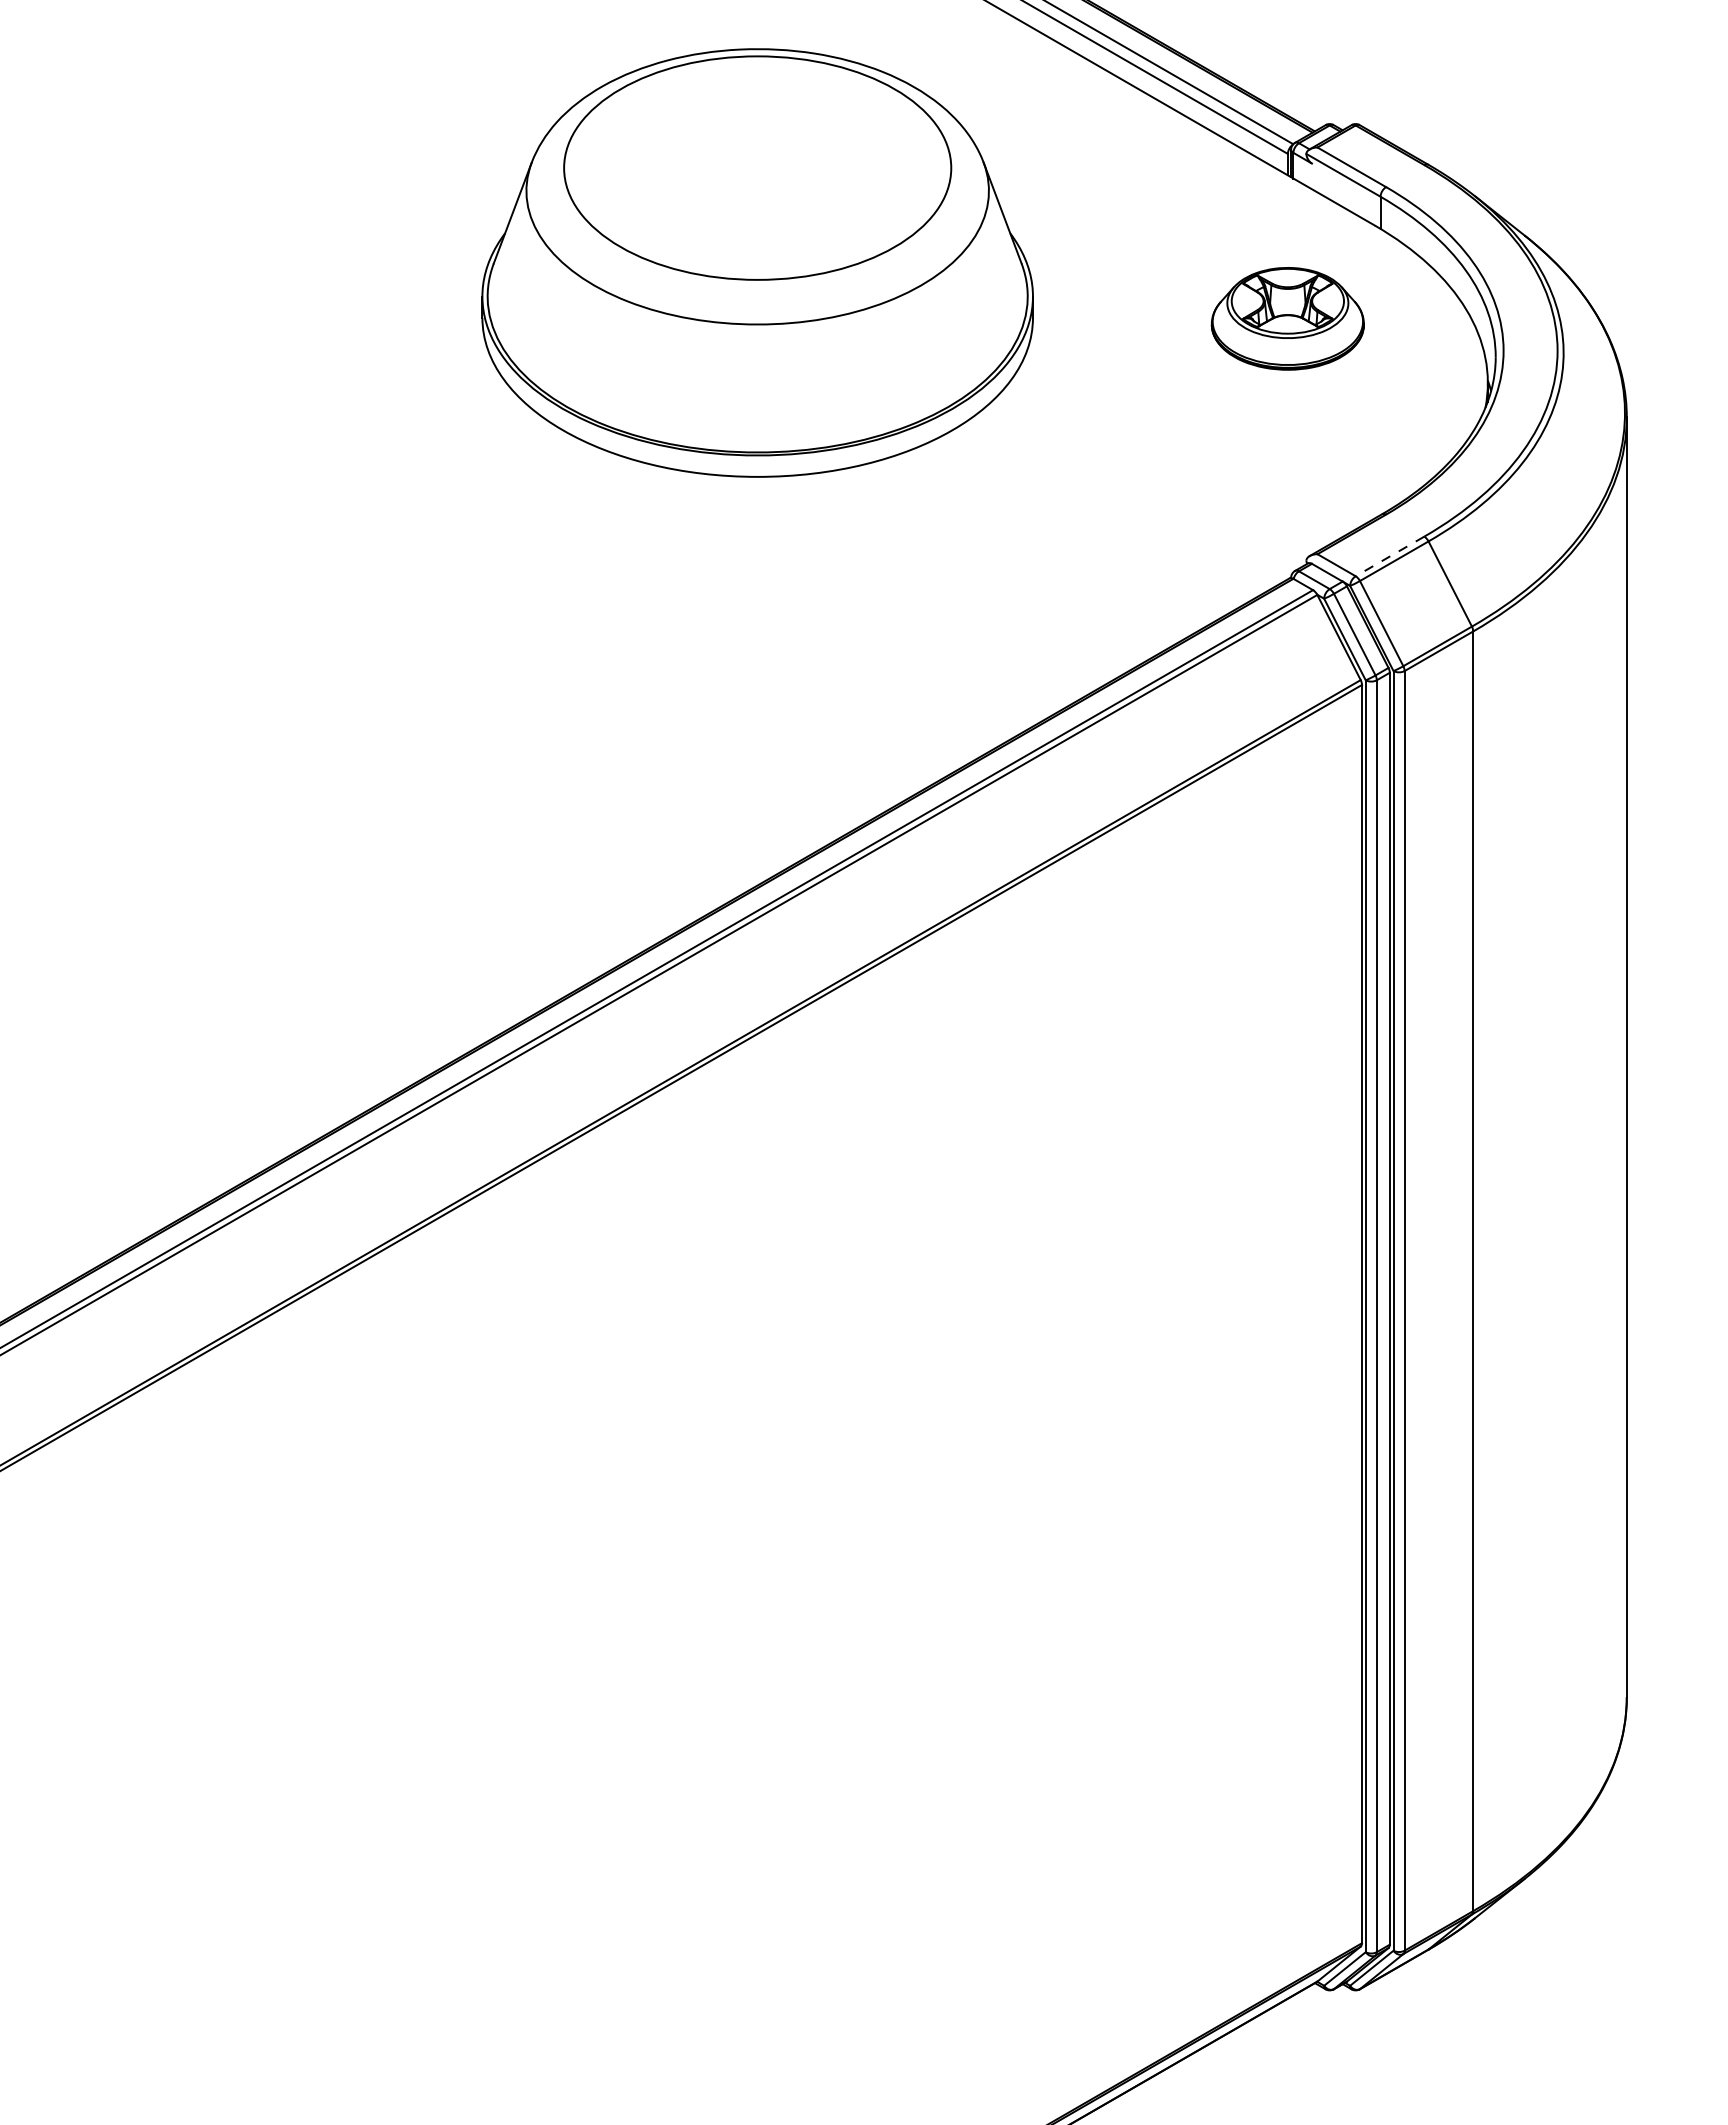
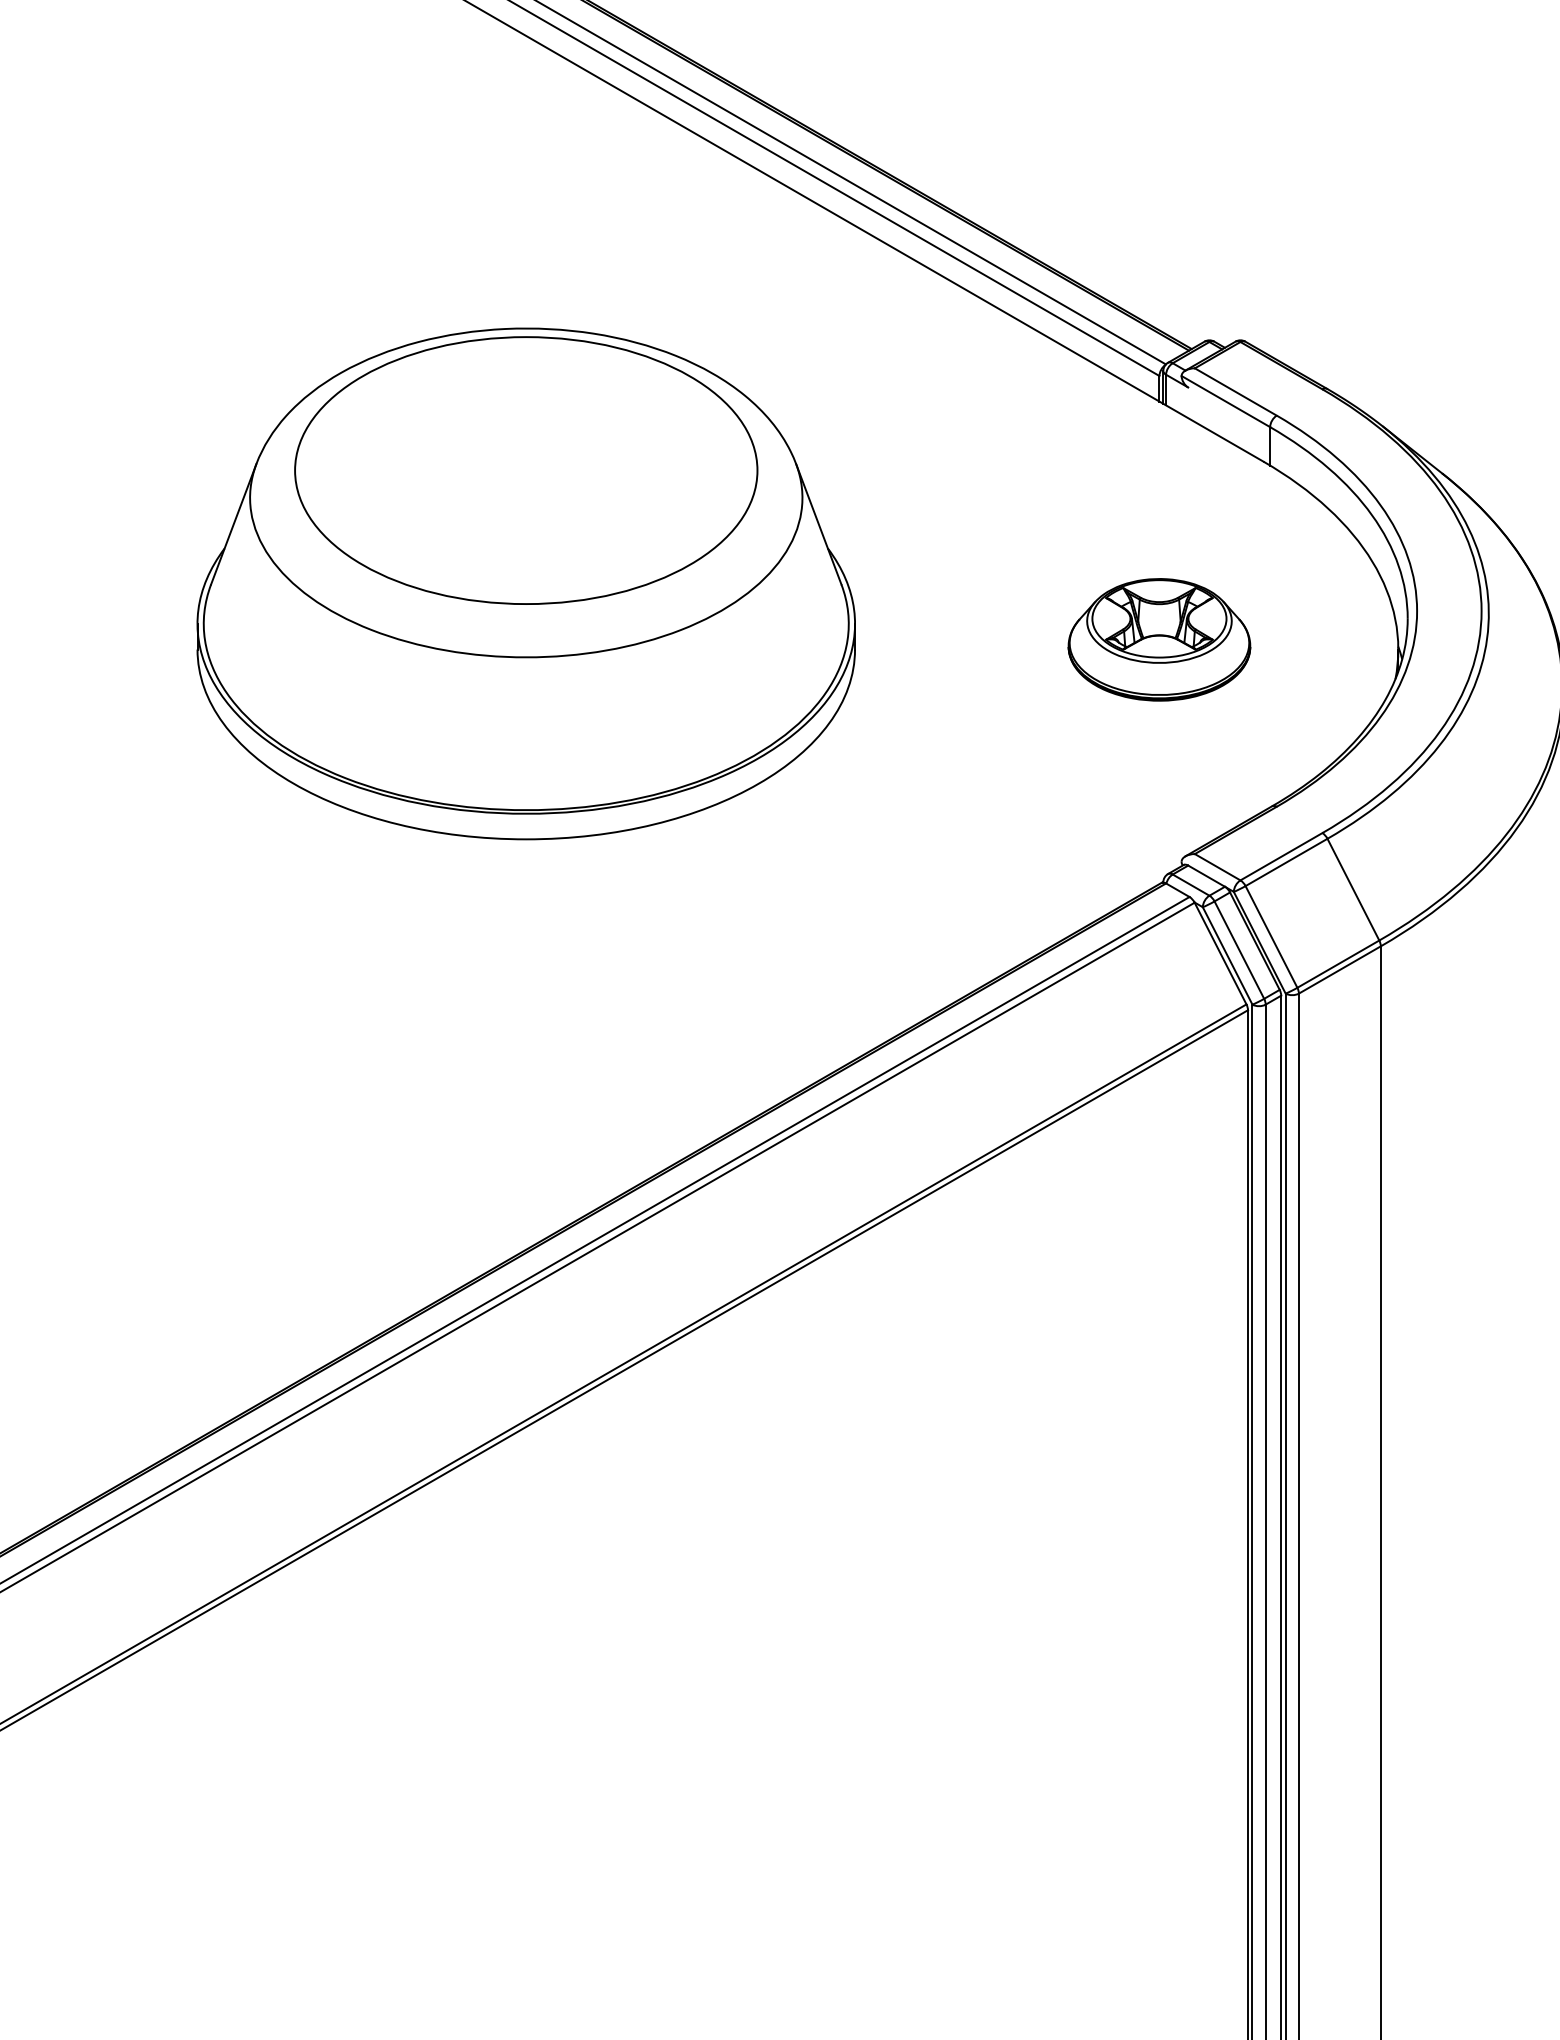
part: (757, 262) -> (526, 583), moved
part: (1287, 318) -> (1159, 639), moved
line: (1390, 556) -> (1282, 856), dashed -> solid

